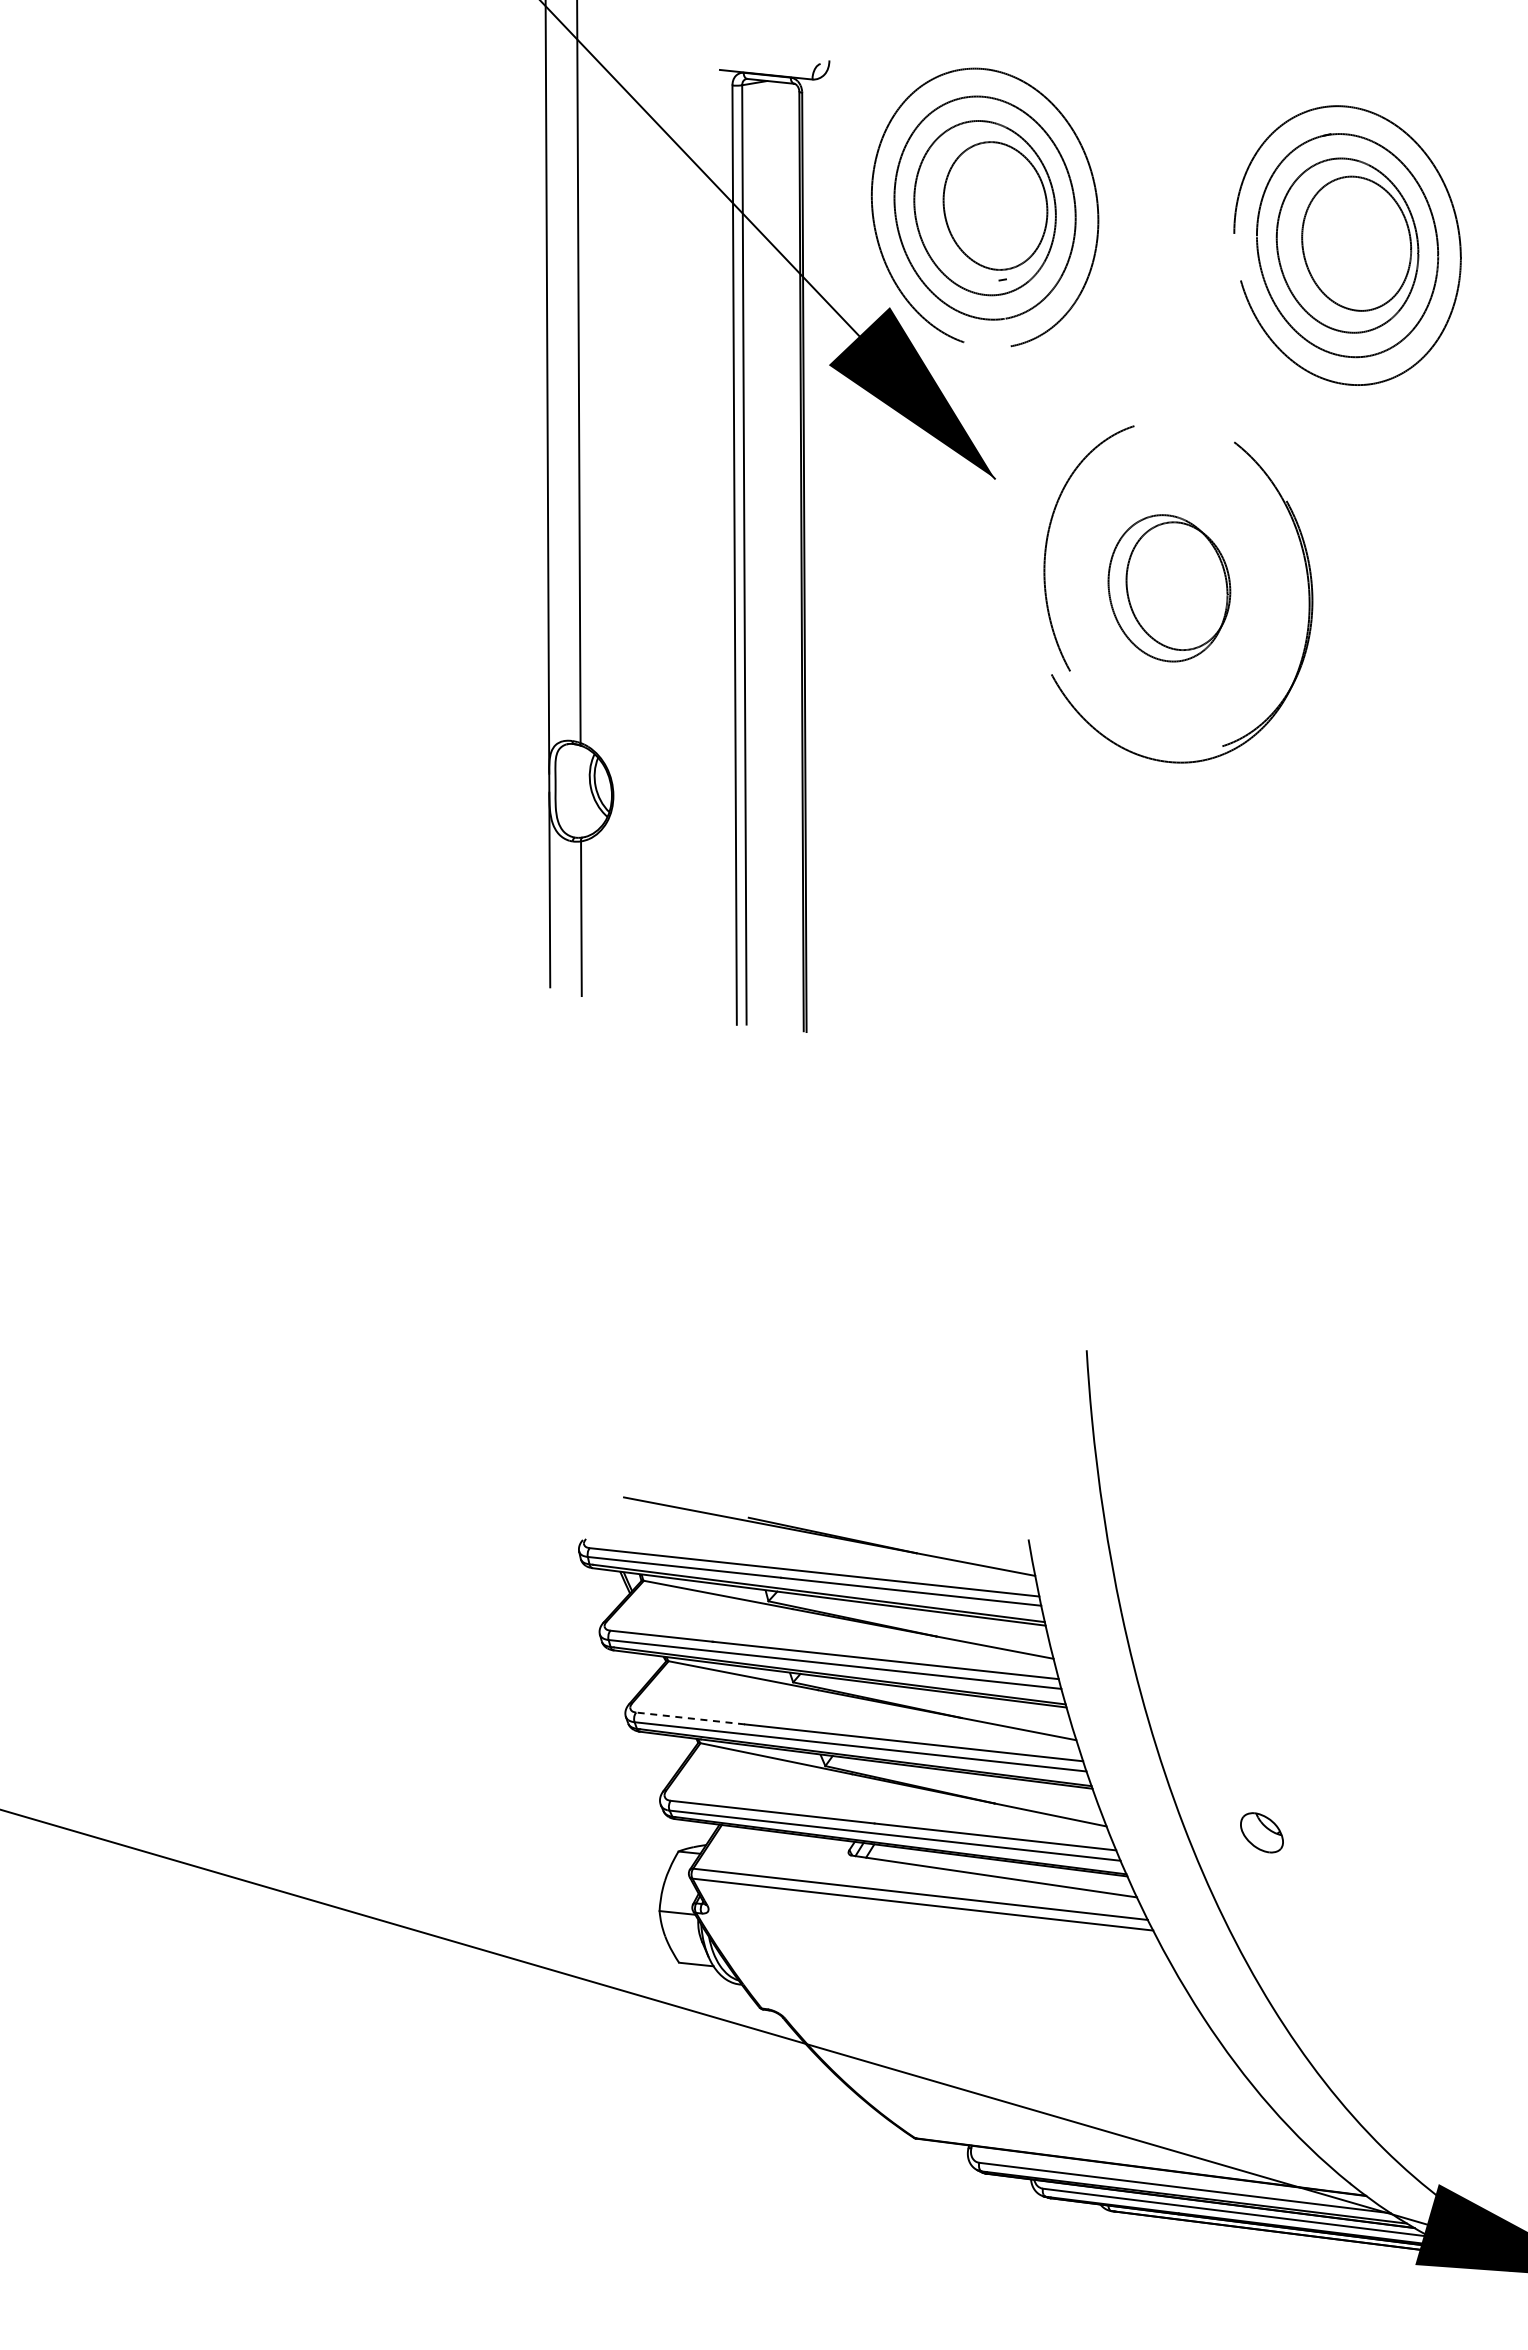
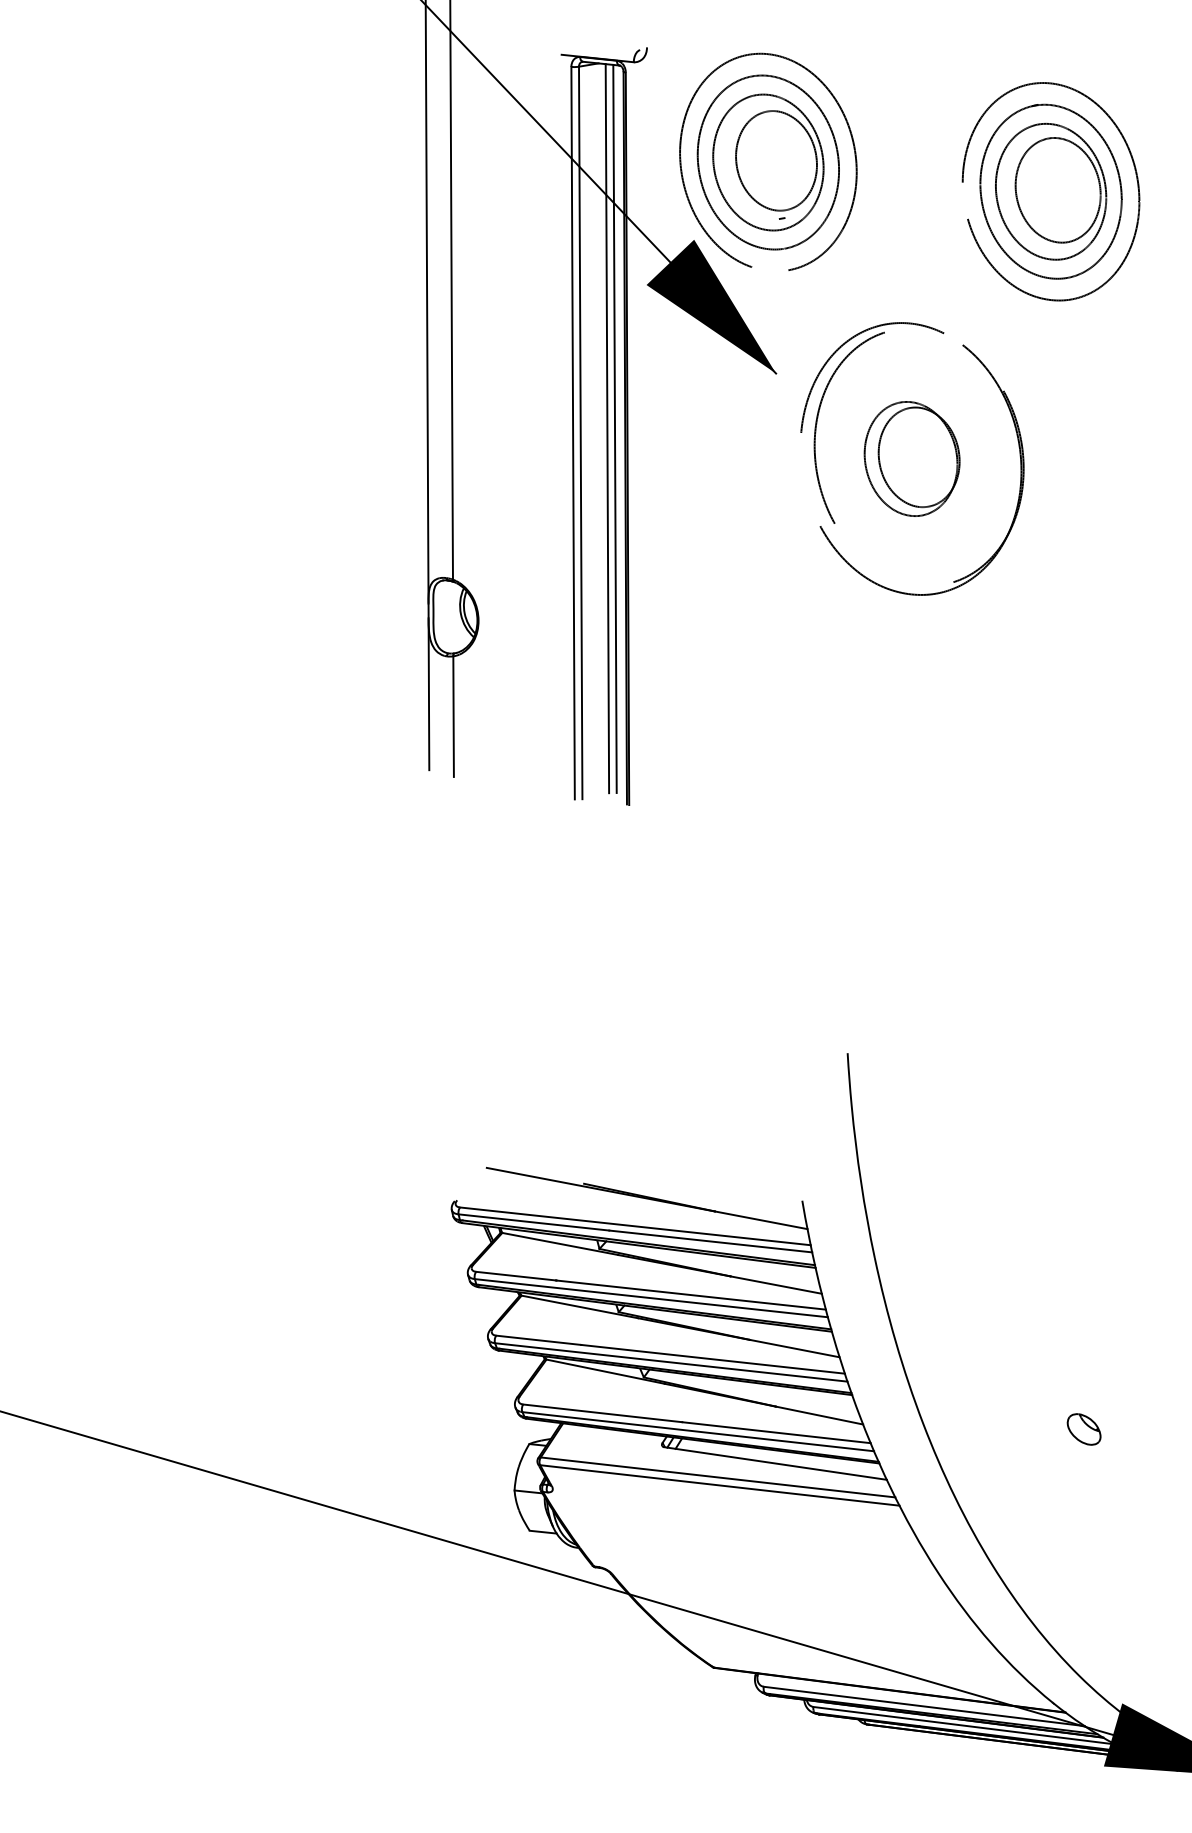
part: (1084, 440) -> (845, 343), added
line: (778, 548) -> (607, 427), added
line: (788, 549) -> (615, 428), added
line: (690, 1718) -> (538, 1340), dashed -> solid
part: (1261, 1832) -> (1083, 1429), moved

